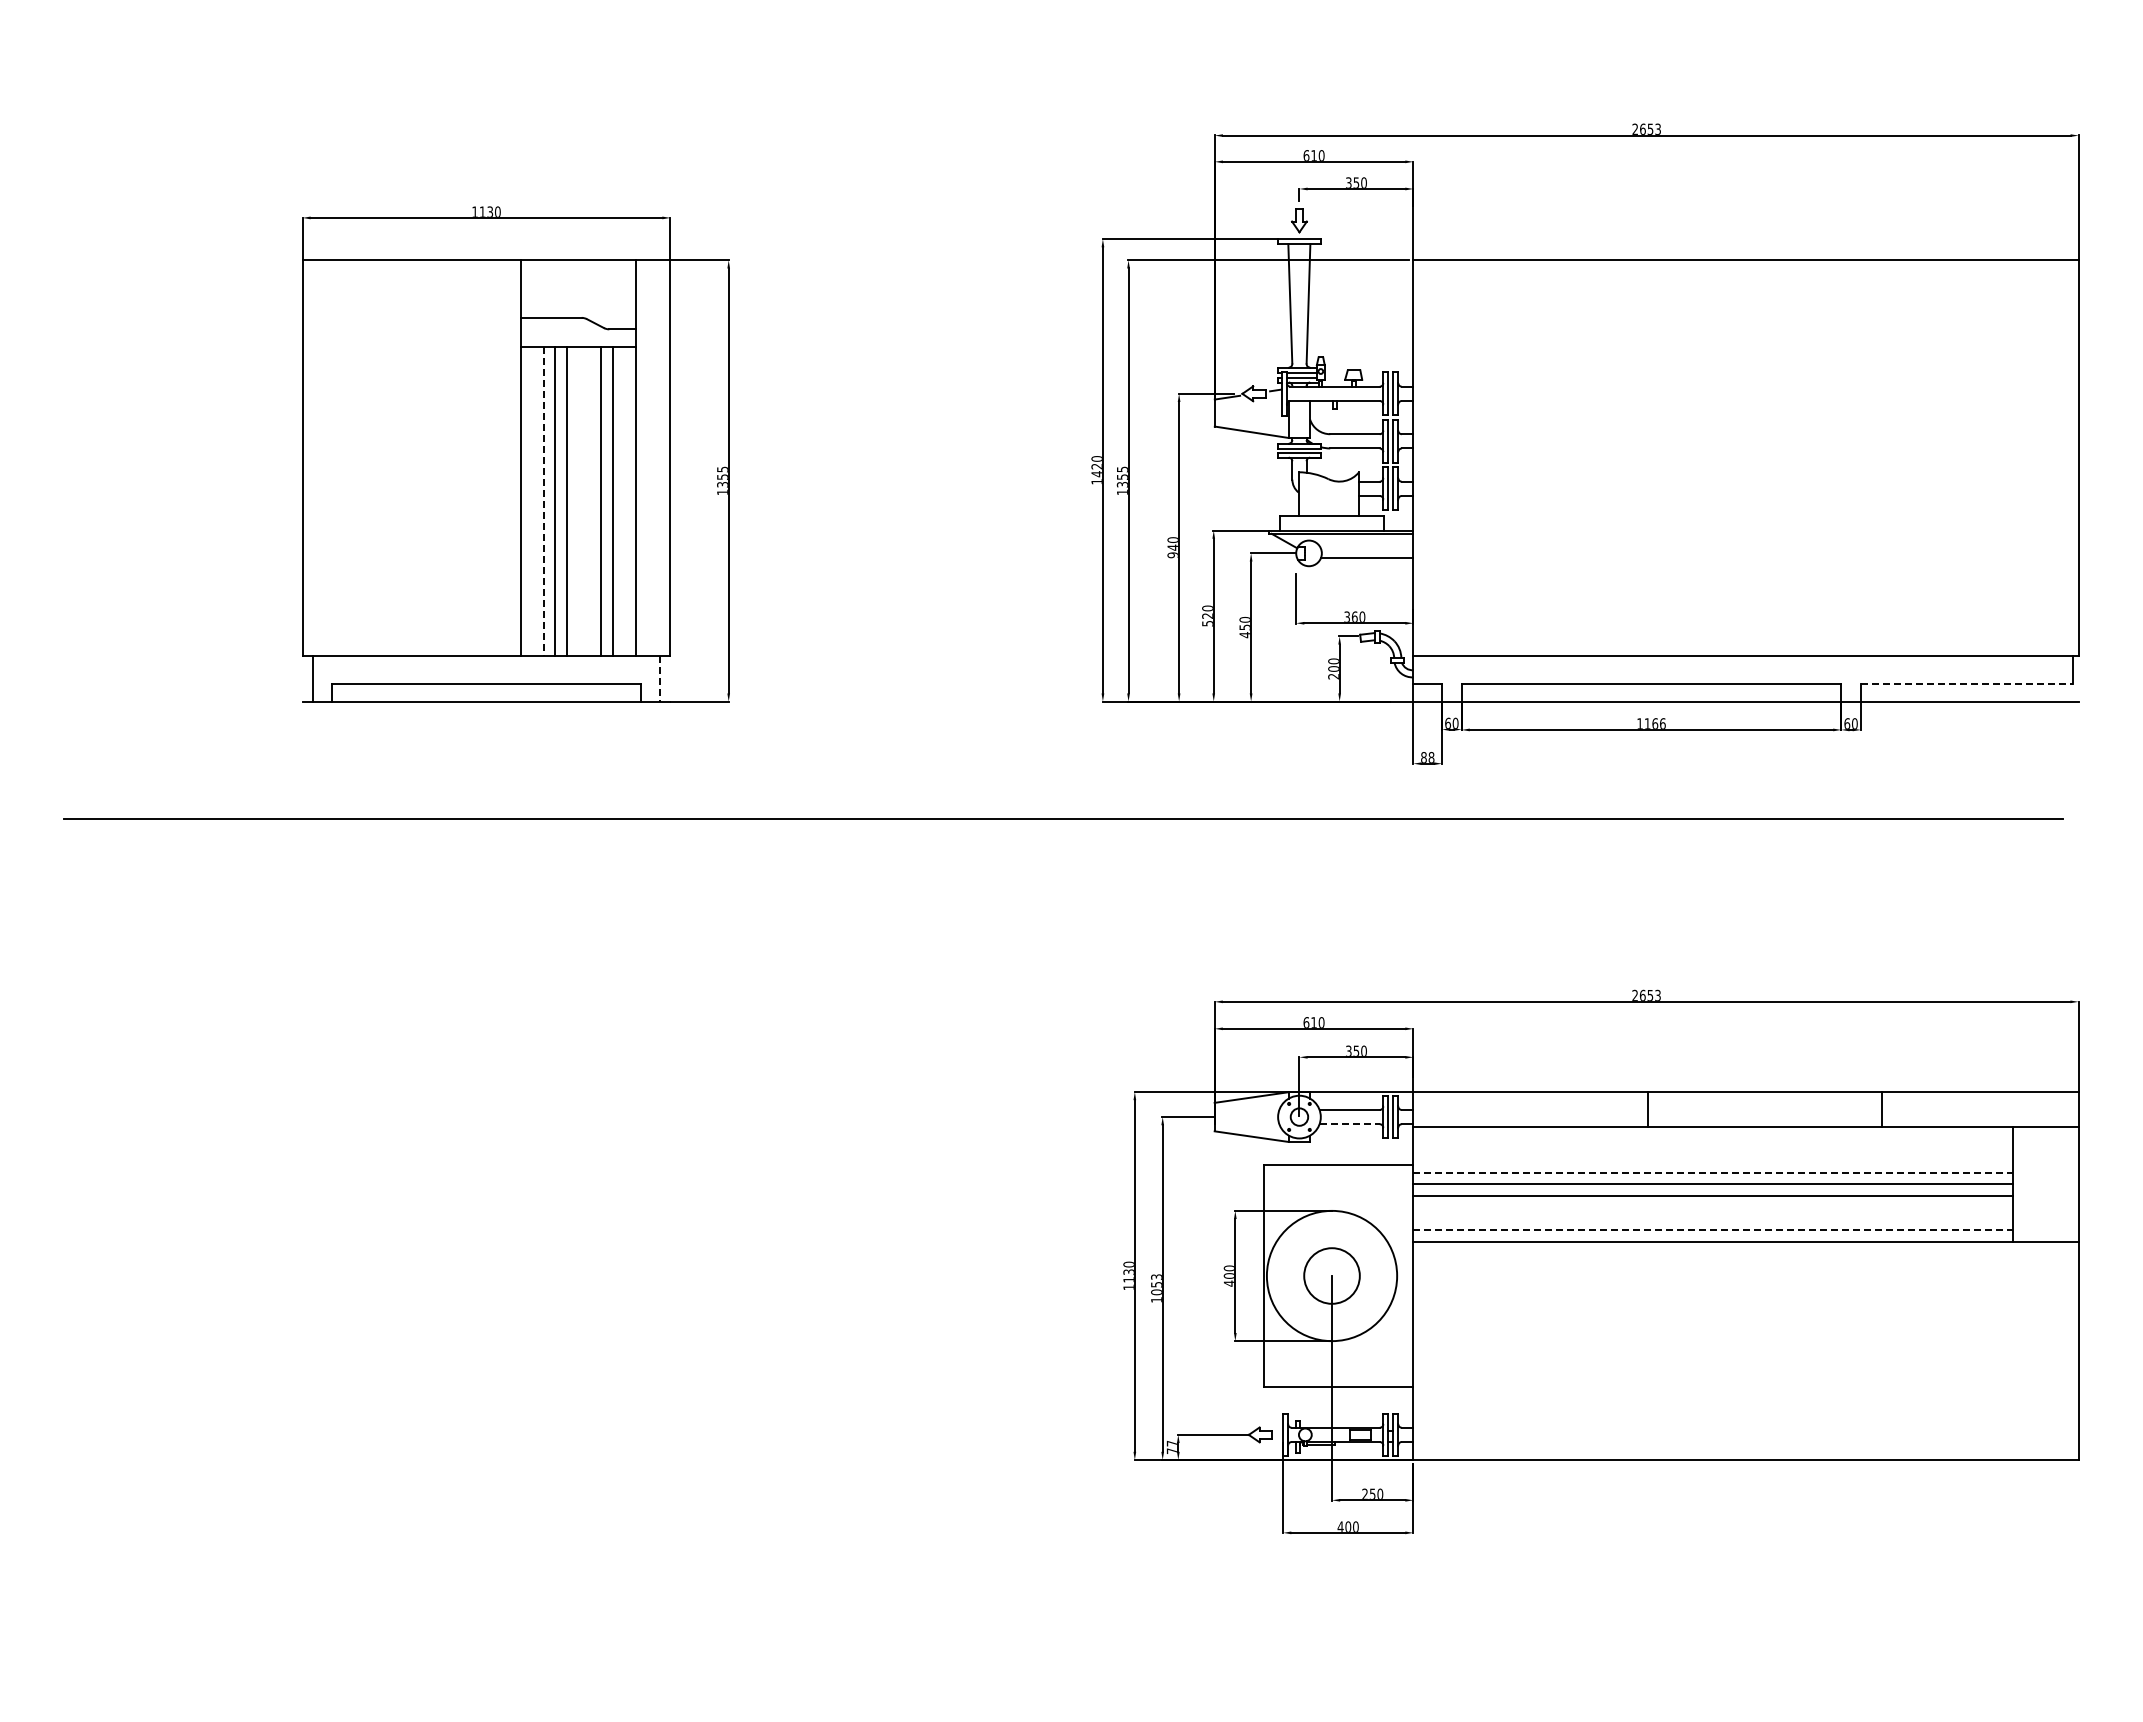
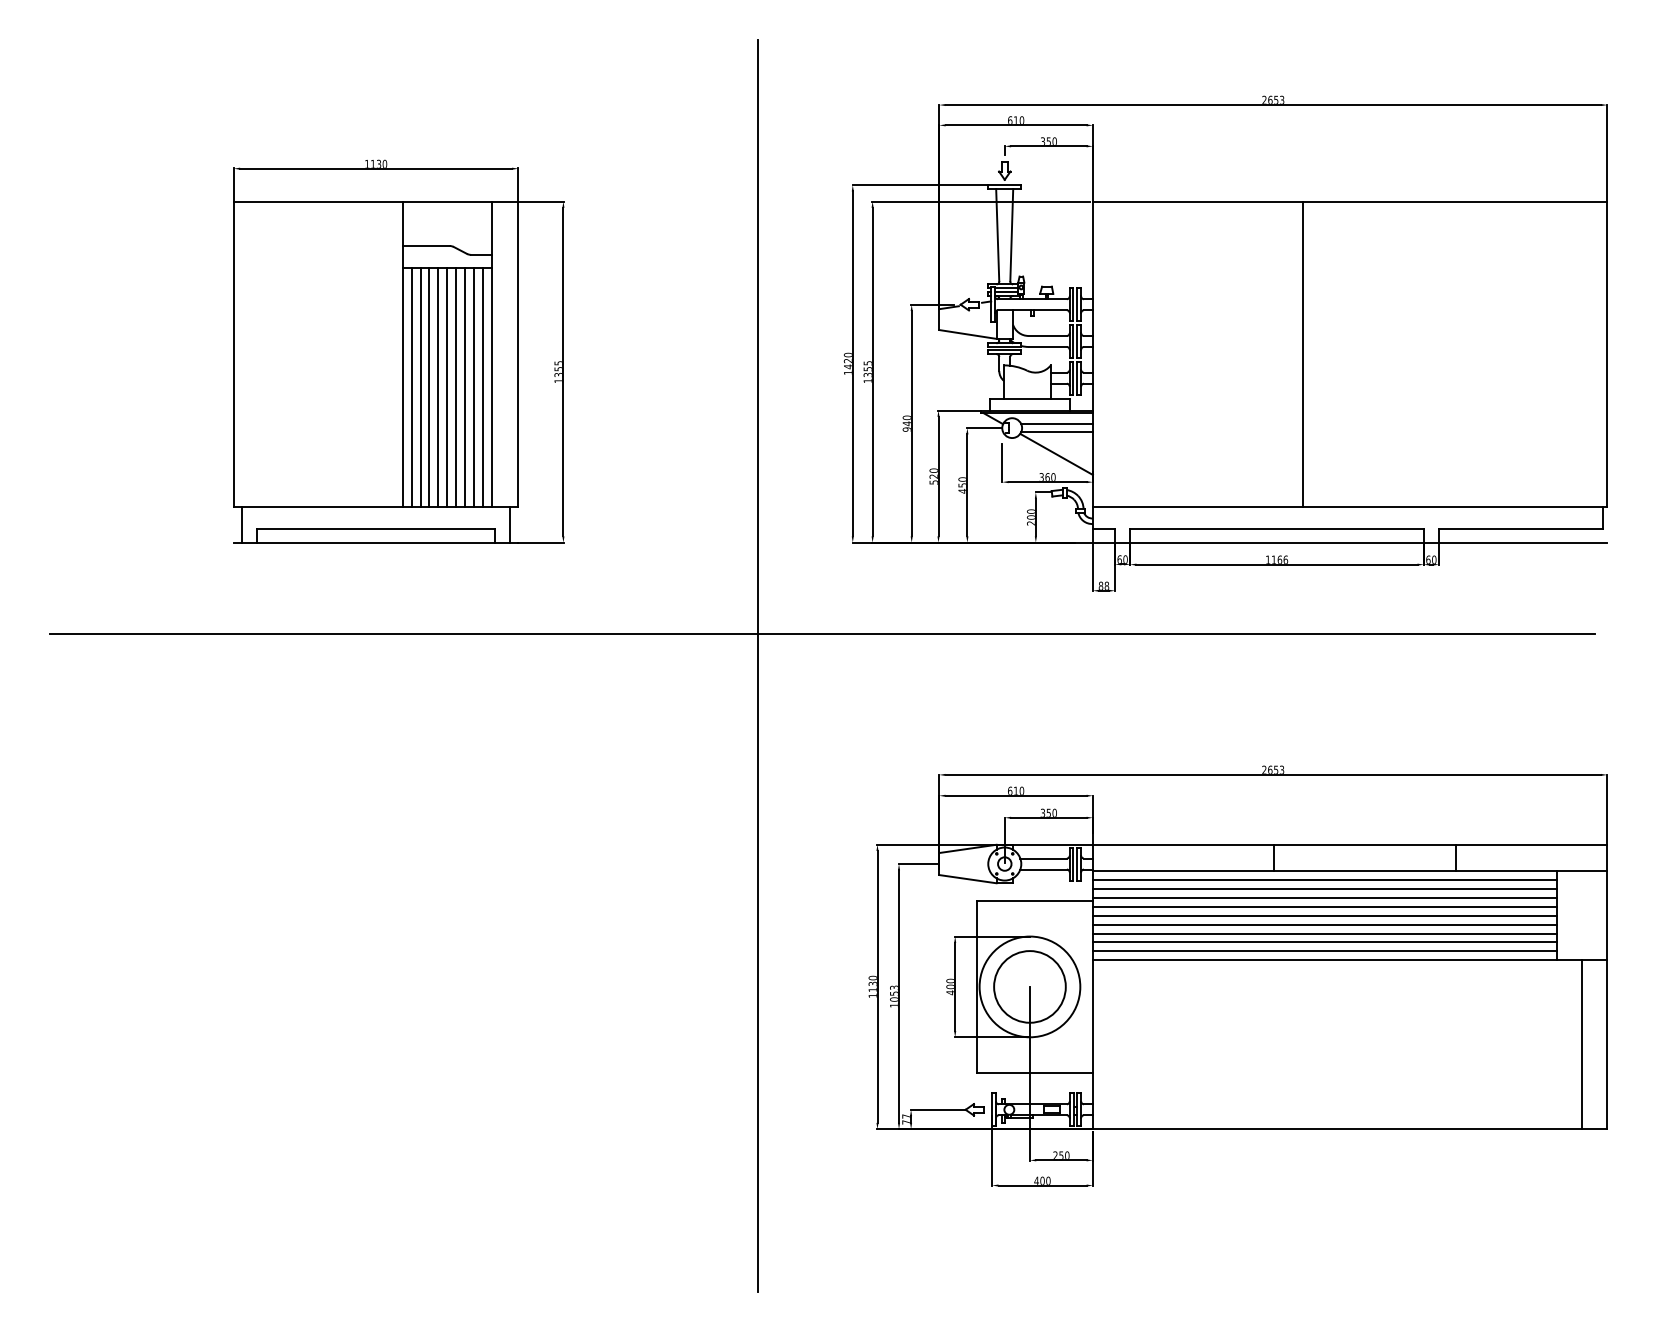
line: (1685, 457) -> (1303, 353), added
line: (532, 500) -> (411, 387), added
line: (578, 500) -> (447, 387), added
line: (589, 500) -> (455, 387), added
line: (624, 500) -> (482, 387), added
line: (543, 501) -> (420, 387), dashed -> solid
line: (1366, 548) -> (1056, 424), added
line: (1366, 586) -> (1056, 453), added
line: (660, 679) -> (510, 525), dashed -> solid
line: (1967, 684) -> (1521, 529), dashed -> solid
line: (980, 860) -> (758, 665), added
line: (1350, 1124) -> (1044, 869), dashed -> solid
line: (1713, 1138) -> (1324, 880), added
line: (1713, 1149) -> (1324, 889), added
line: (1713, 1161) -> (1324, 898), added
line: (1713, 1172) -> (1324, 906), dashed -> solid
line: (1713, 1207) -> (1324, 933), added
line: (1713, 1218) -> (1324, 942), added
line: (1713, 1230) -> (1324, 951), dashed -> solid
circle: (1331, 1275) -> (1029, 986), size x1.67
line: (2046, 1350) -> (1582, 1044), added

